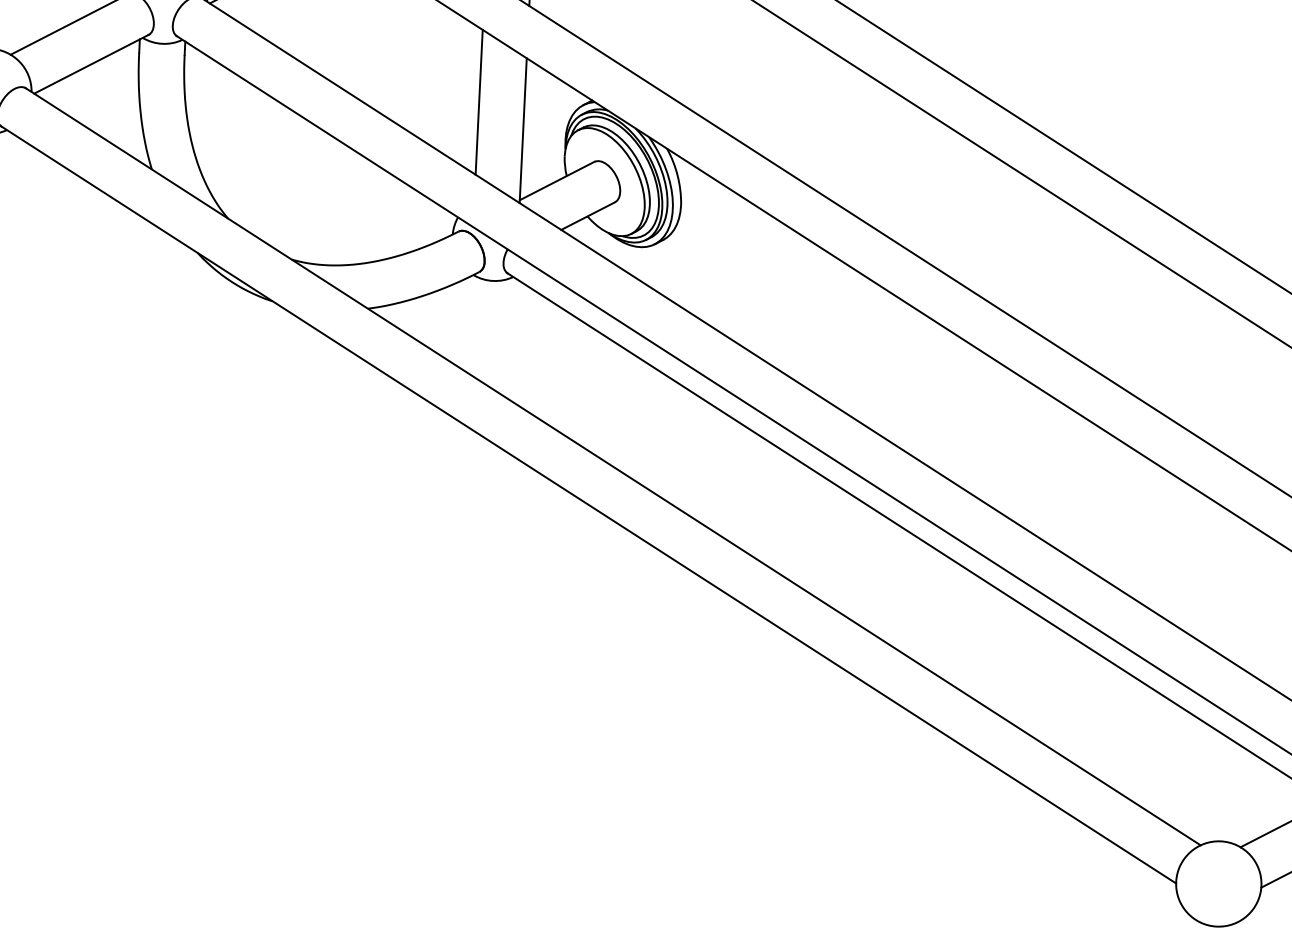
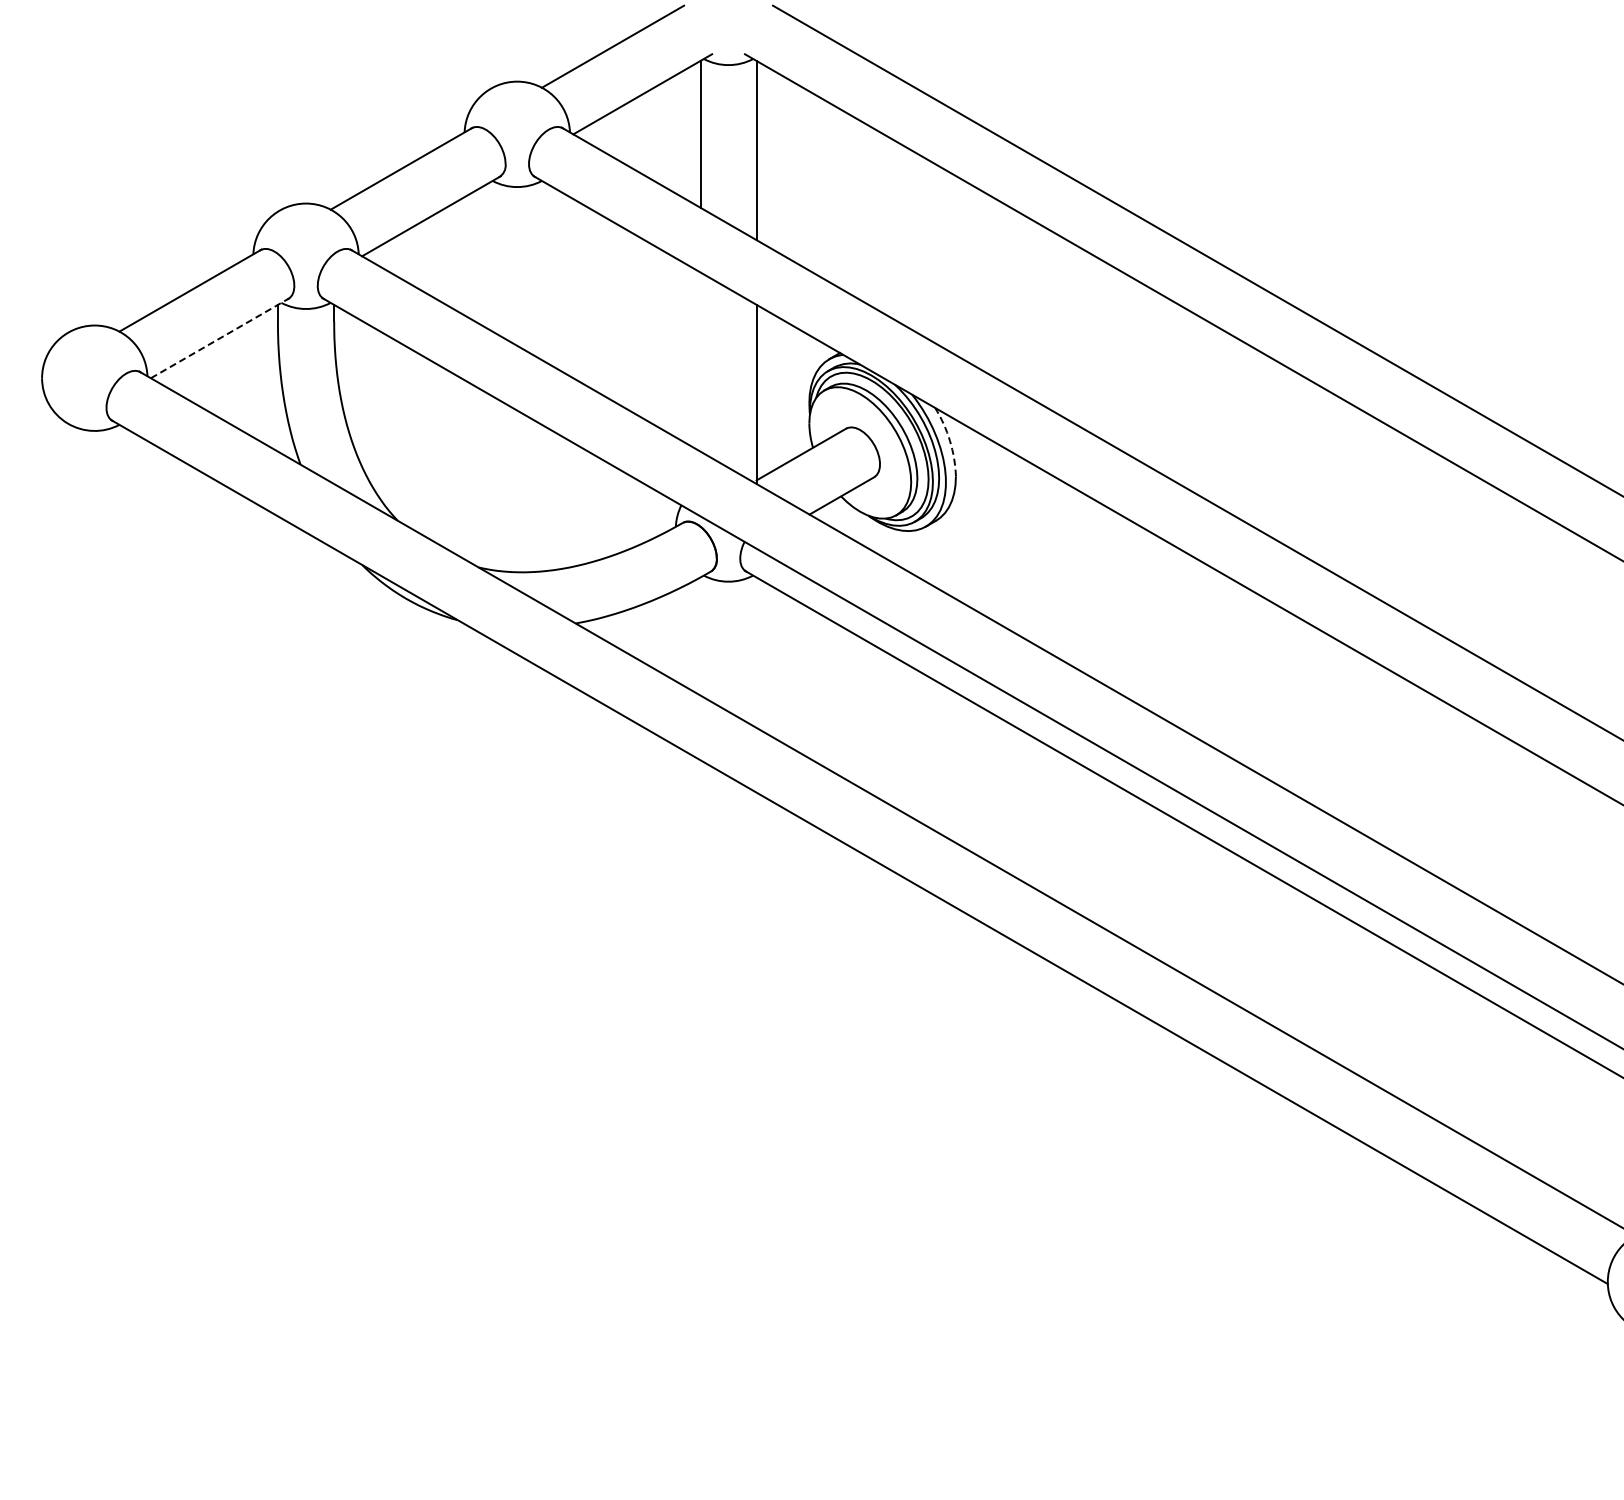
line: (92, 63) -> (220, 337), solid -> dashed
line: (479, 101) -> (700, 361), removed
arc: (677, 175) -> (949, 440), solid -> dashed

